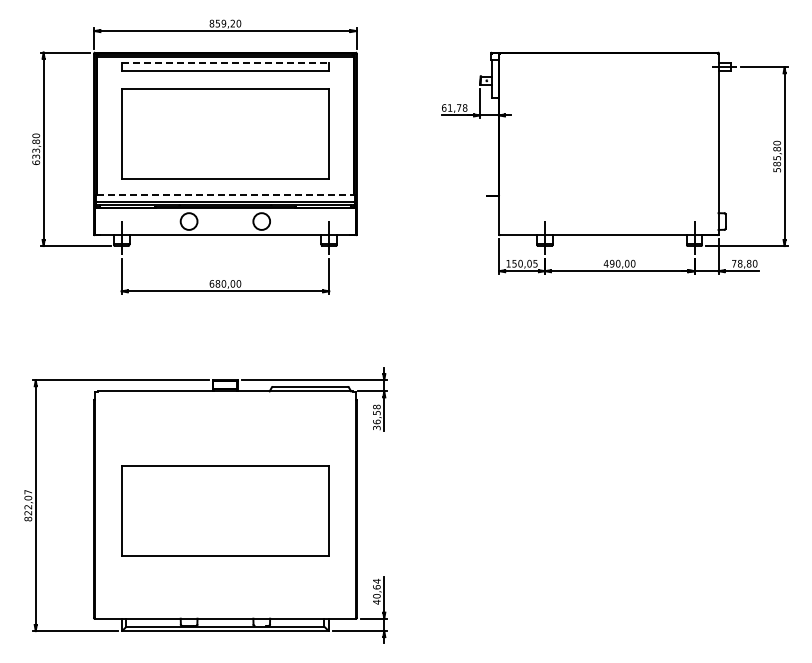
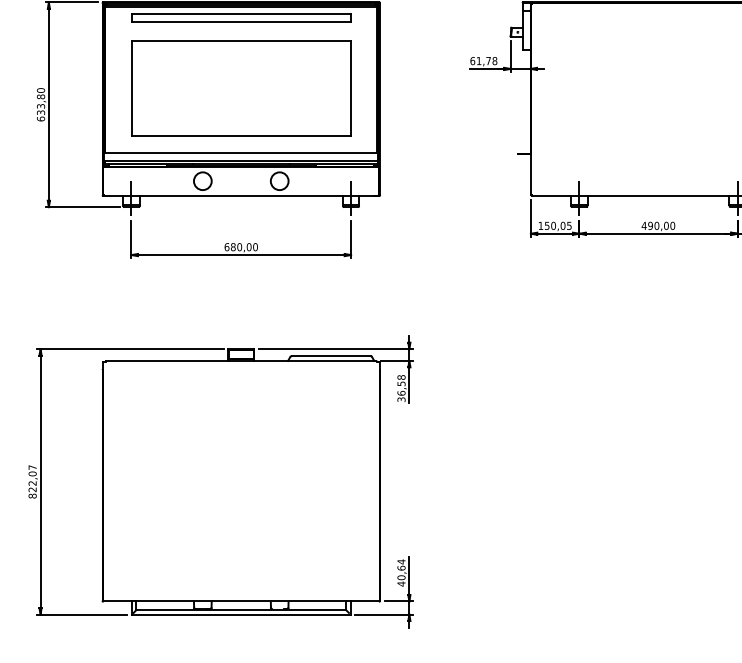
line: (225, 63) -> (241, 13), dashed -> solid
line: (225, 195) -> (241, 153), dashed -> solid
part: (225, 510) -> (241, 487), removed

